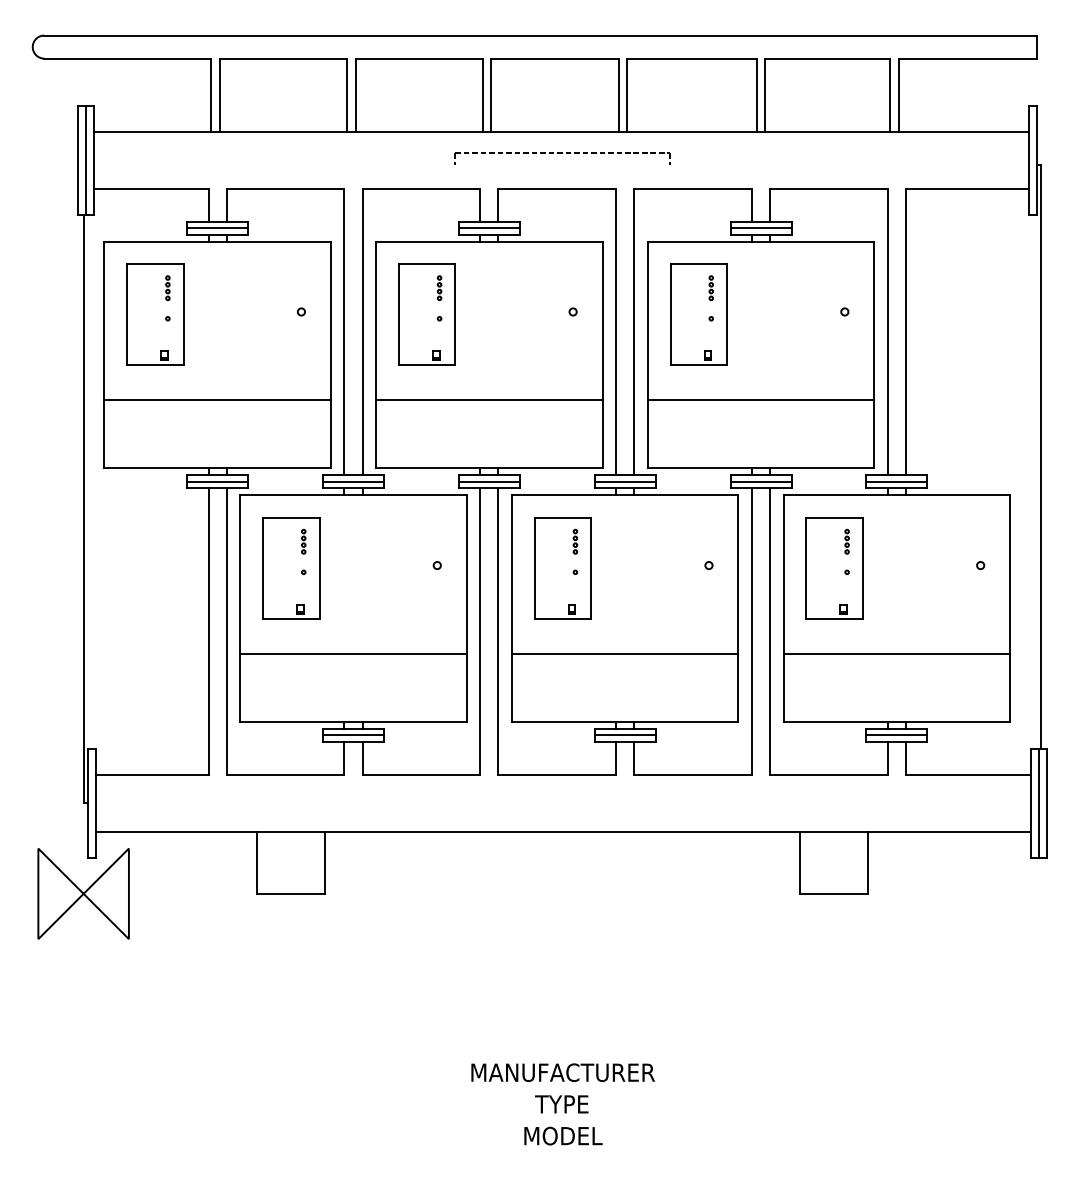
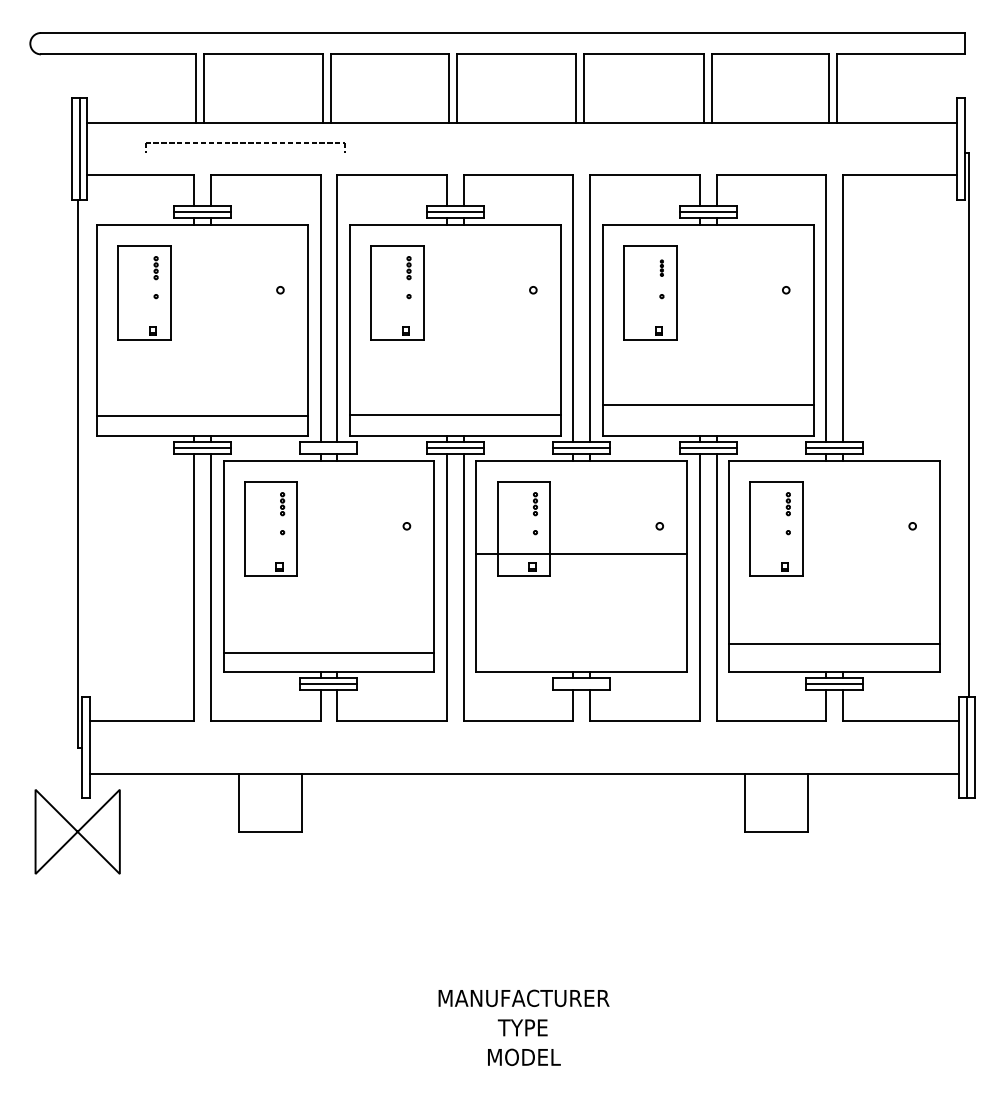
part: (562, 158) -> (245, 147), moved
part: (710, 288) -> (661, 268), size x0.7
line: (217, 400) -> (202, 416), moved
line: (489, 400) -> (455, 415), moved
line: (760, 400) -> (707, 405), moved
line: (353, 481) -> (328, 448), removed
line: (353, 653) -> (328, 653), moved
line: (624, 653) -> (581, 554), moved
line: (896, 653) -> (834, 644), moved
line: (624, 735) -> (581, 684), removed

